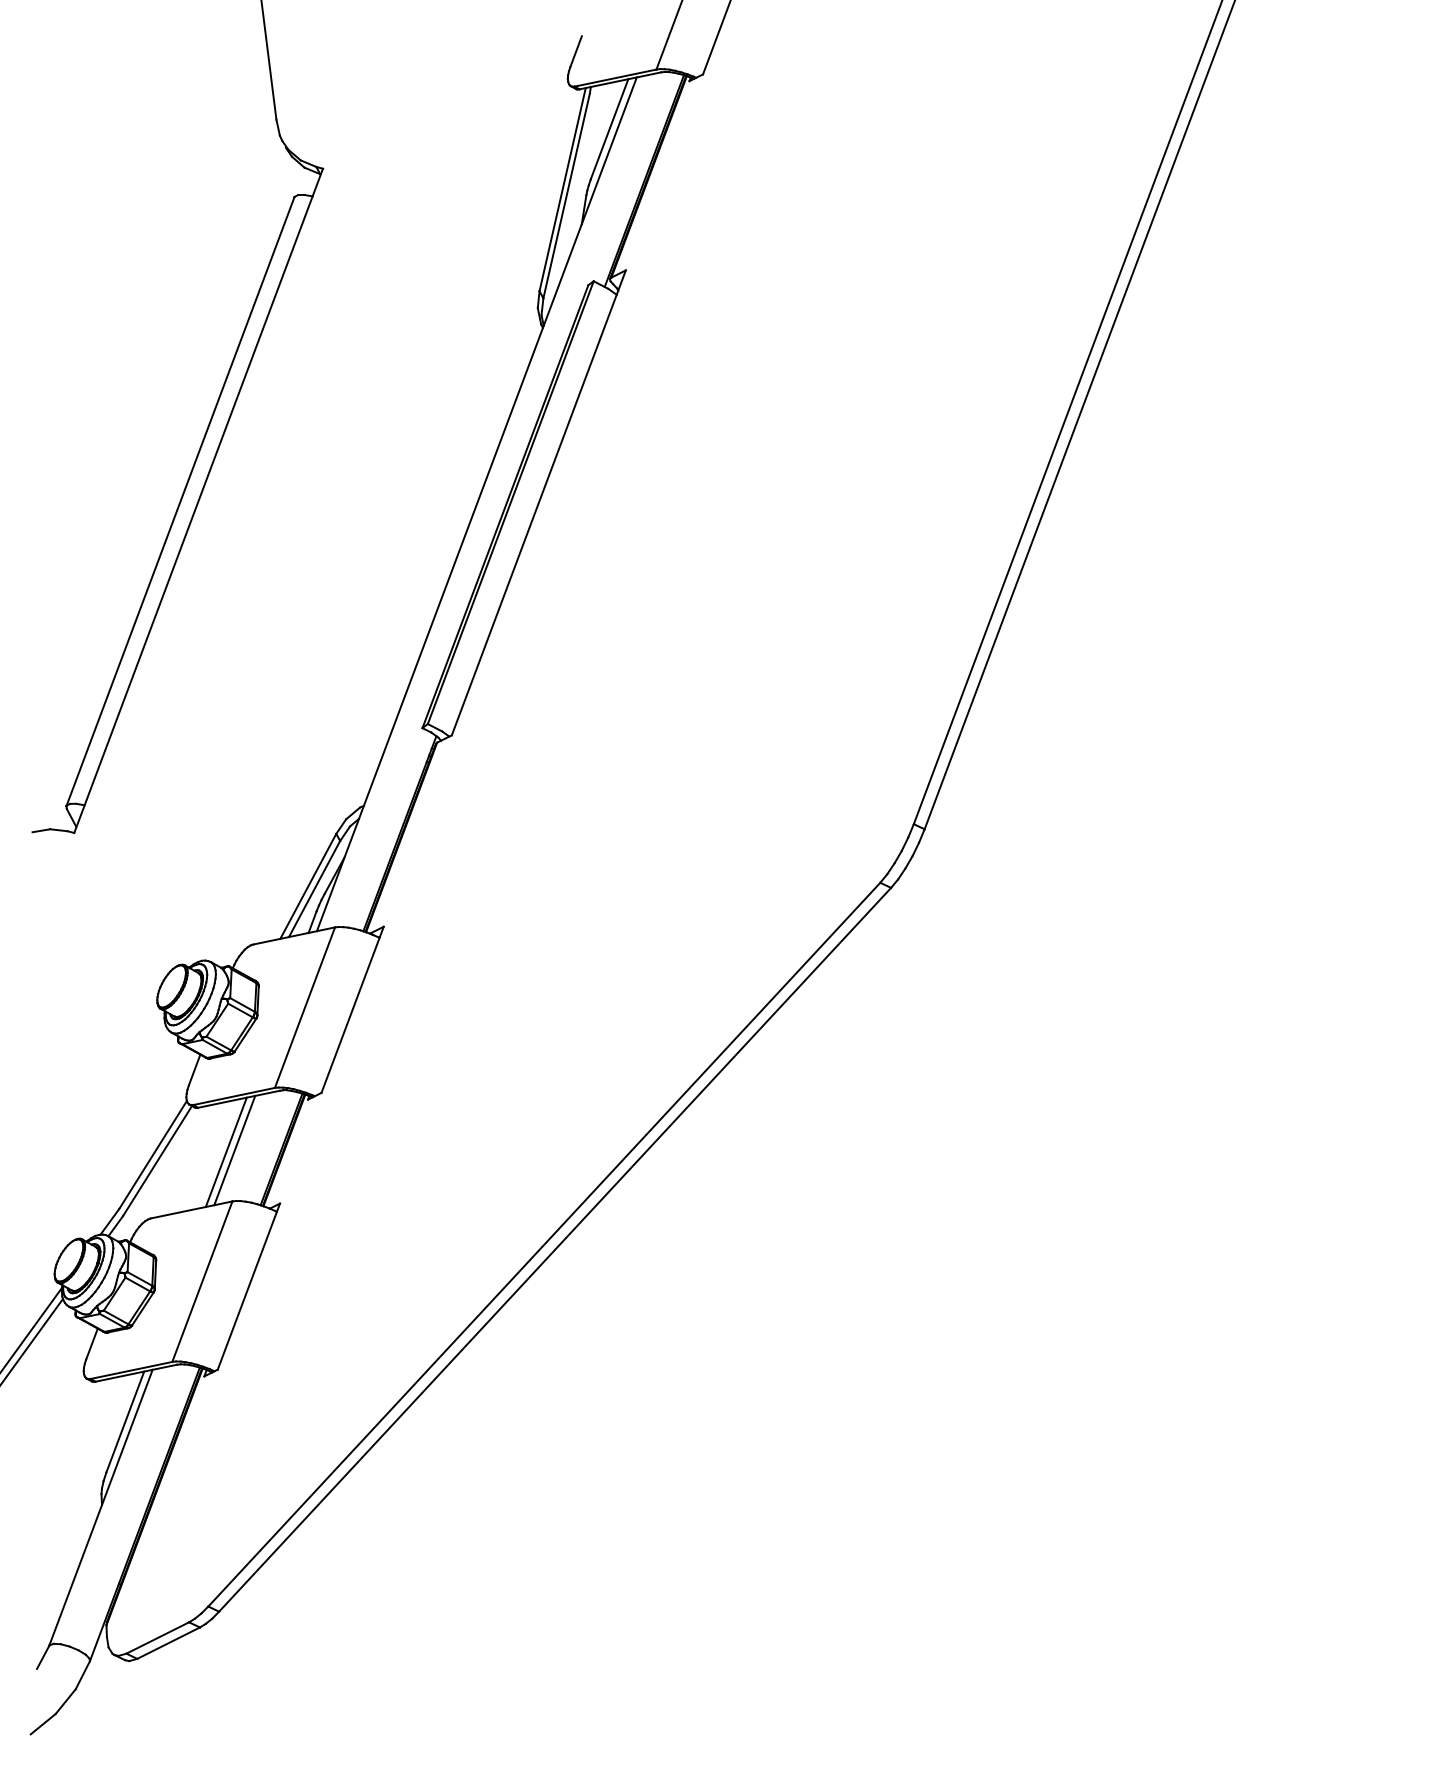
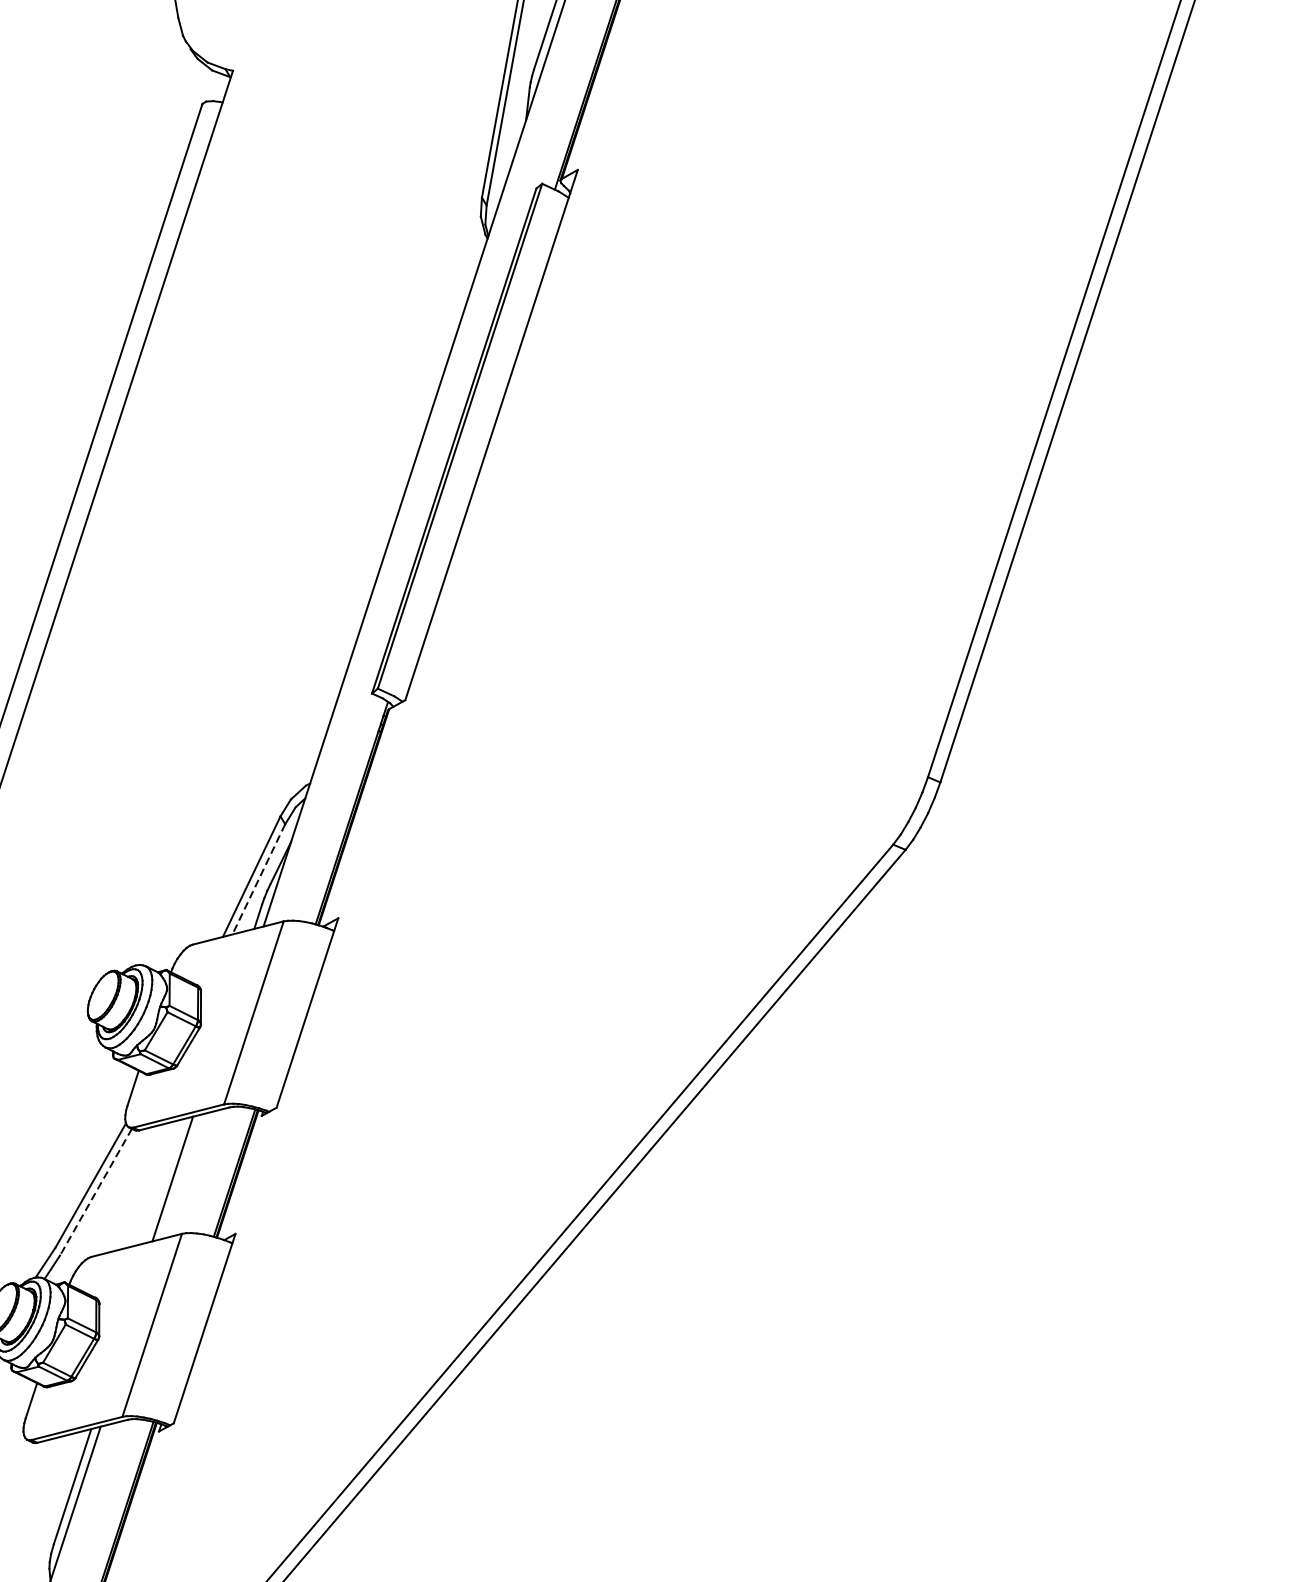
line: (314, 889) -> (258, 879), solid -> dashed
line: (234, 1150) -> (181, 1176), removed
line: (157, 1160) -> (95, 1191), solid -> dashed

